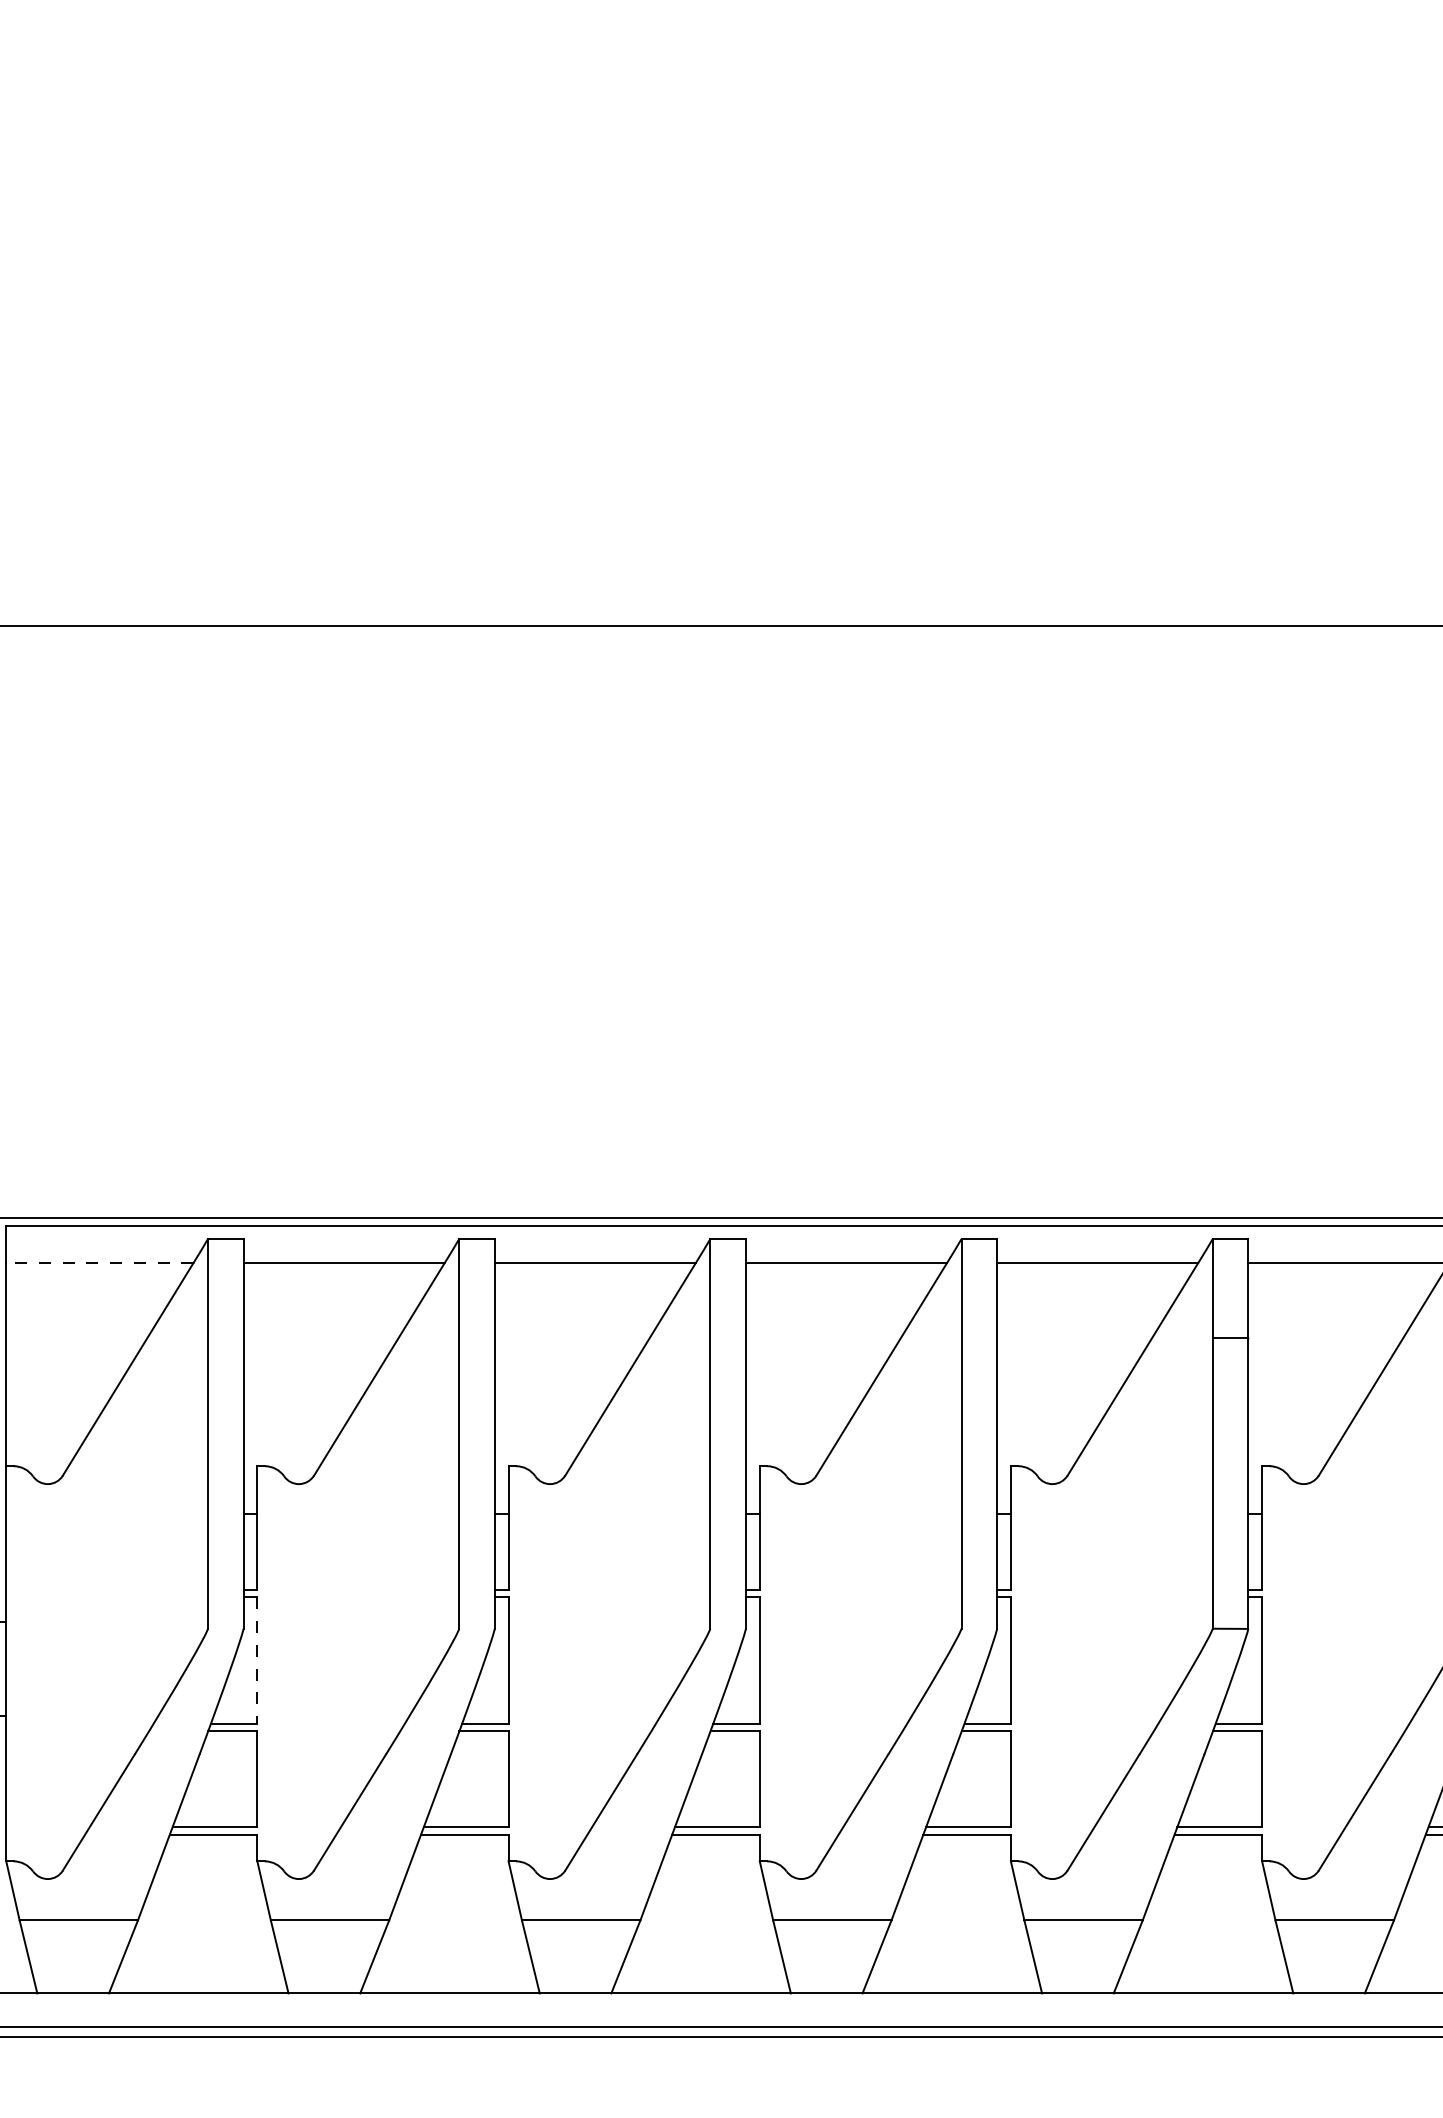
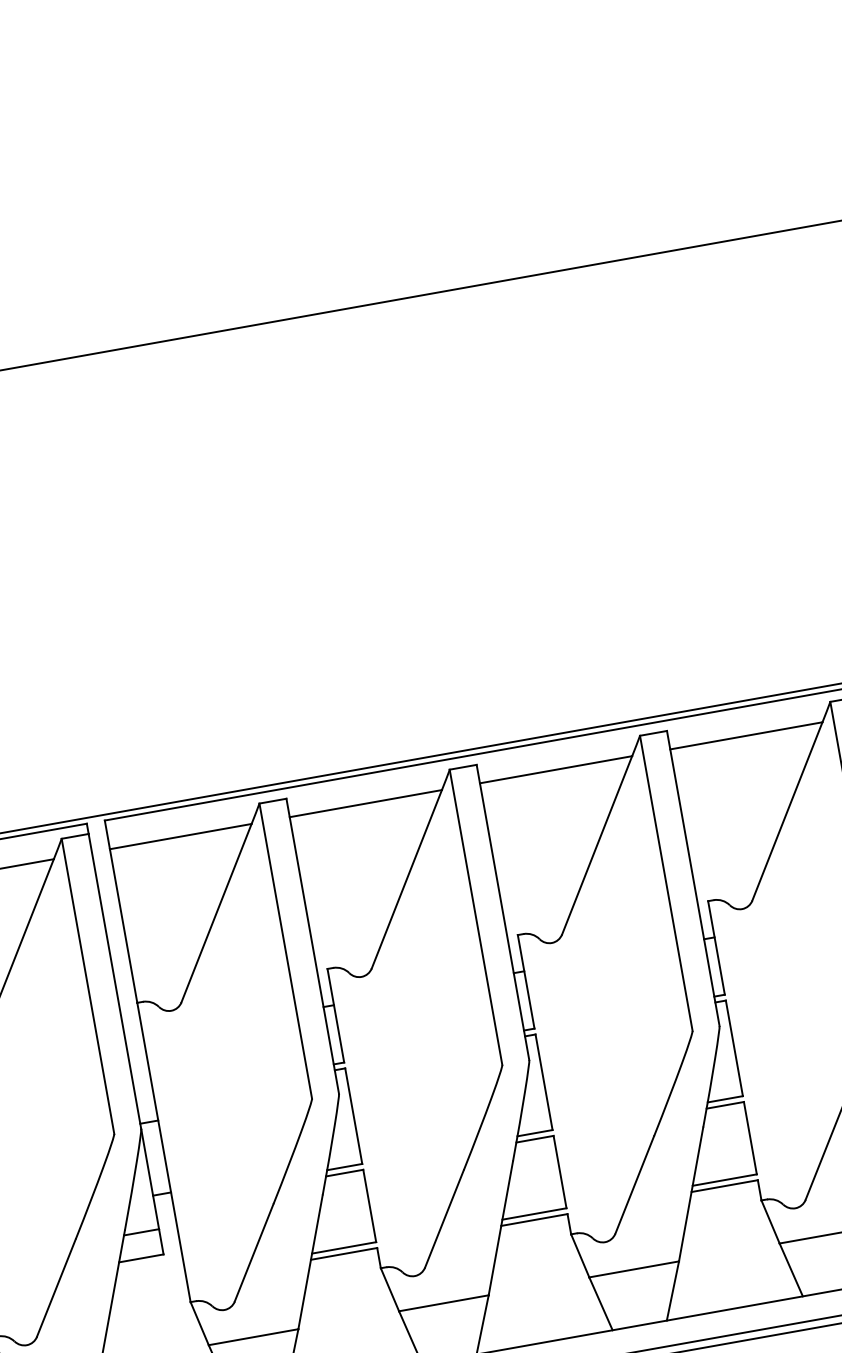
line: (99, 1263) -> (180, 836), dashed -> solid
line: (257, 1661) -> (354, 1116), dashed -> solid

